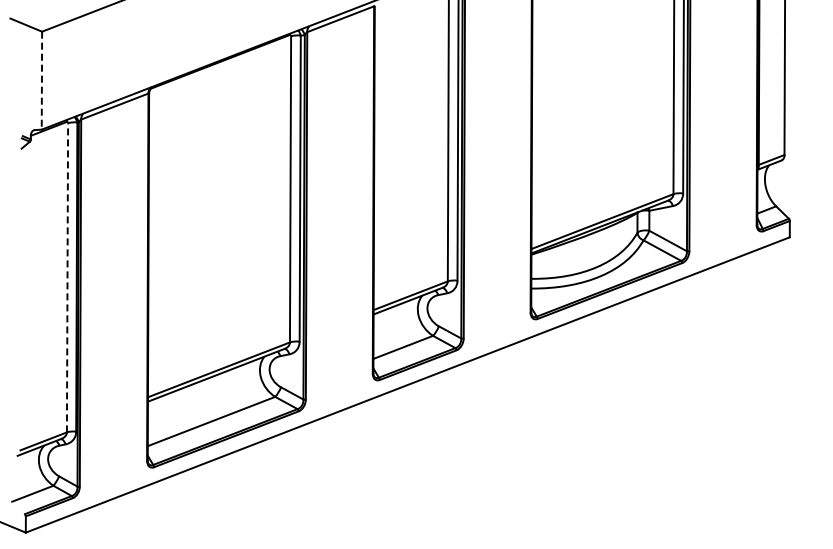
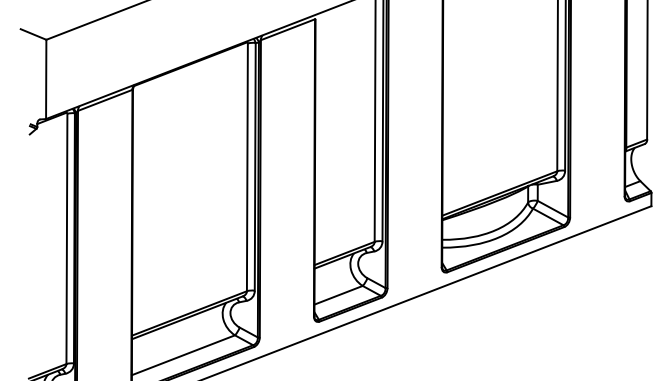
line: (41, 80) -> (45, 79), dashed -> solid
line: (67, 277) -> (66, 238), dashed -> solid

